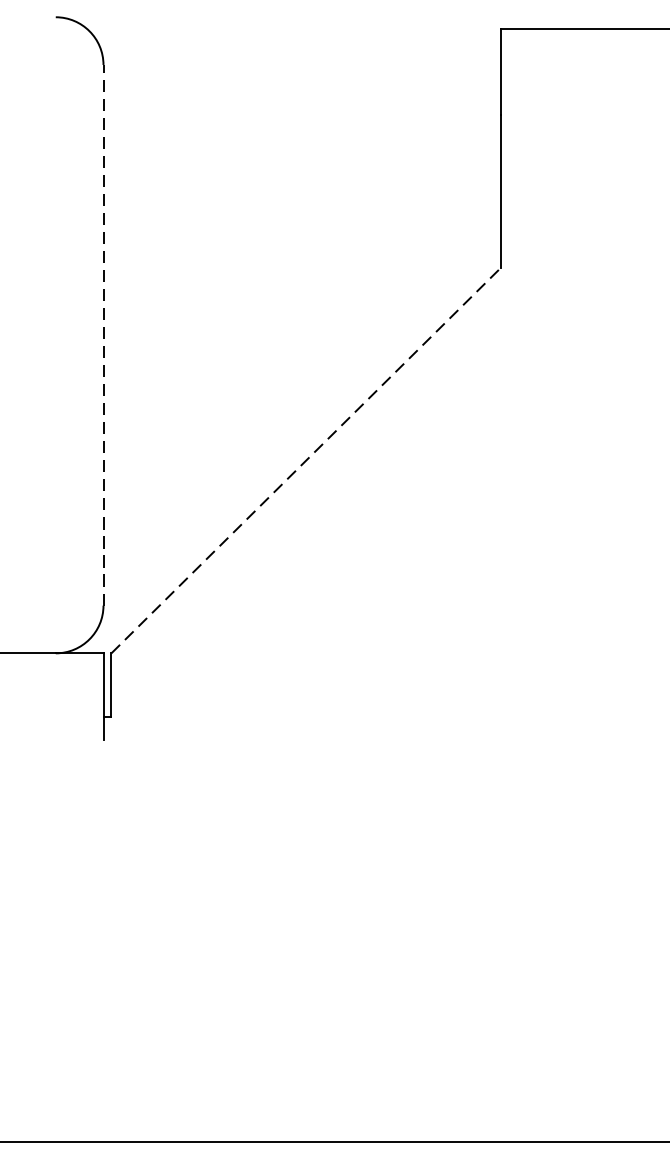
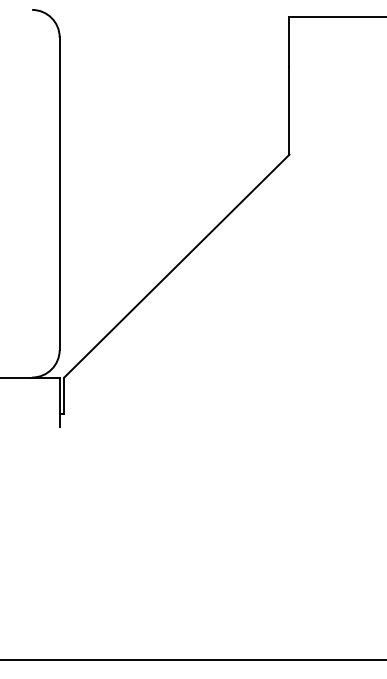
line: (103, 334) -> (59, 193), dashed -> solid
line: (307, 459) -> (177, 265), dashed -> solid

